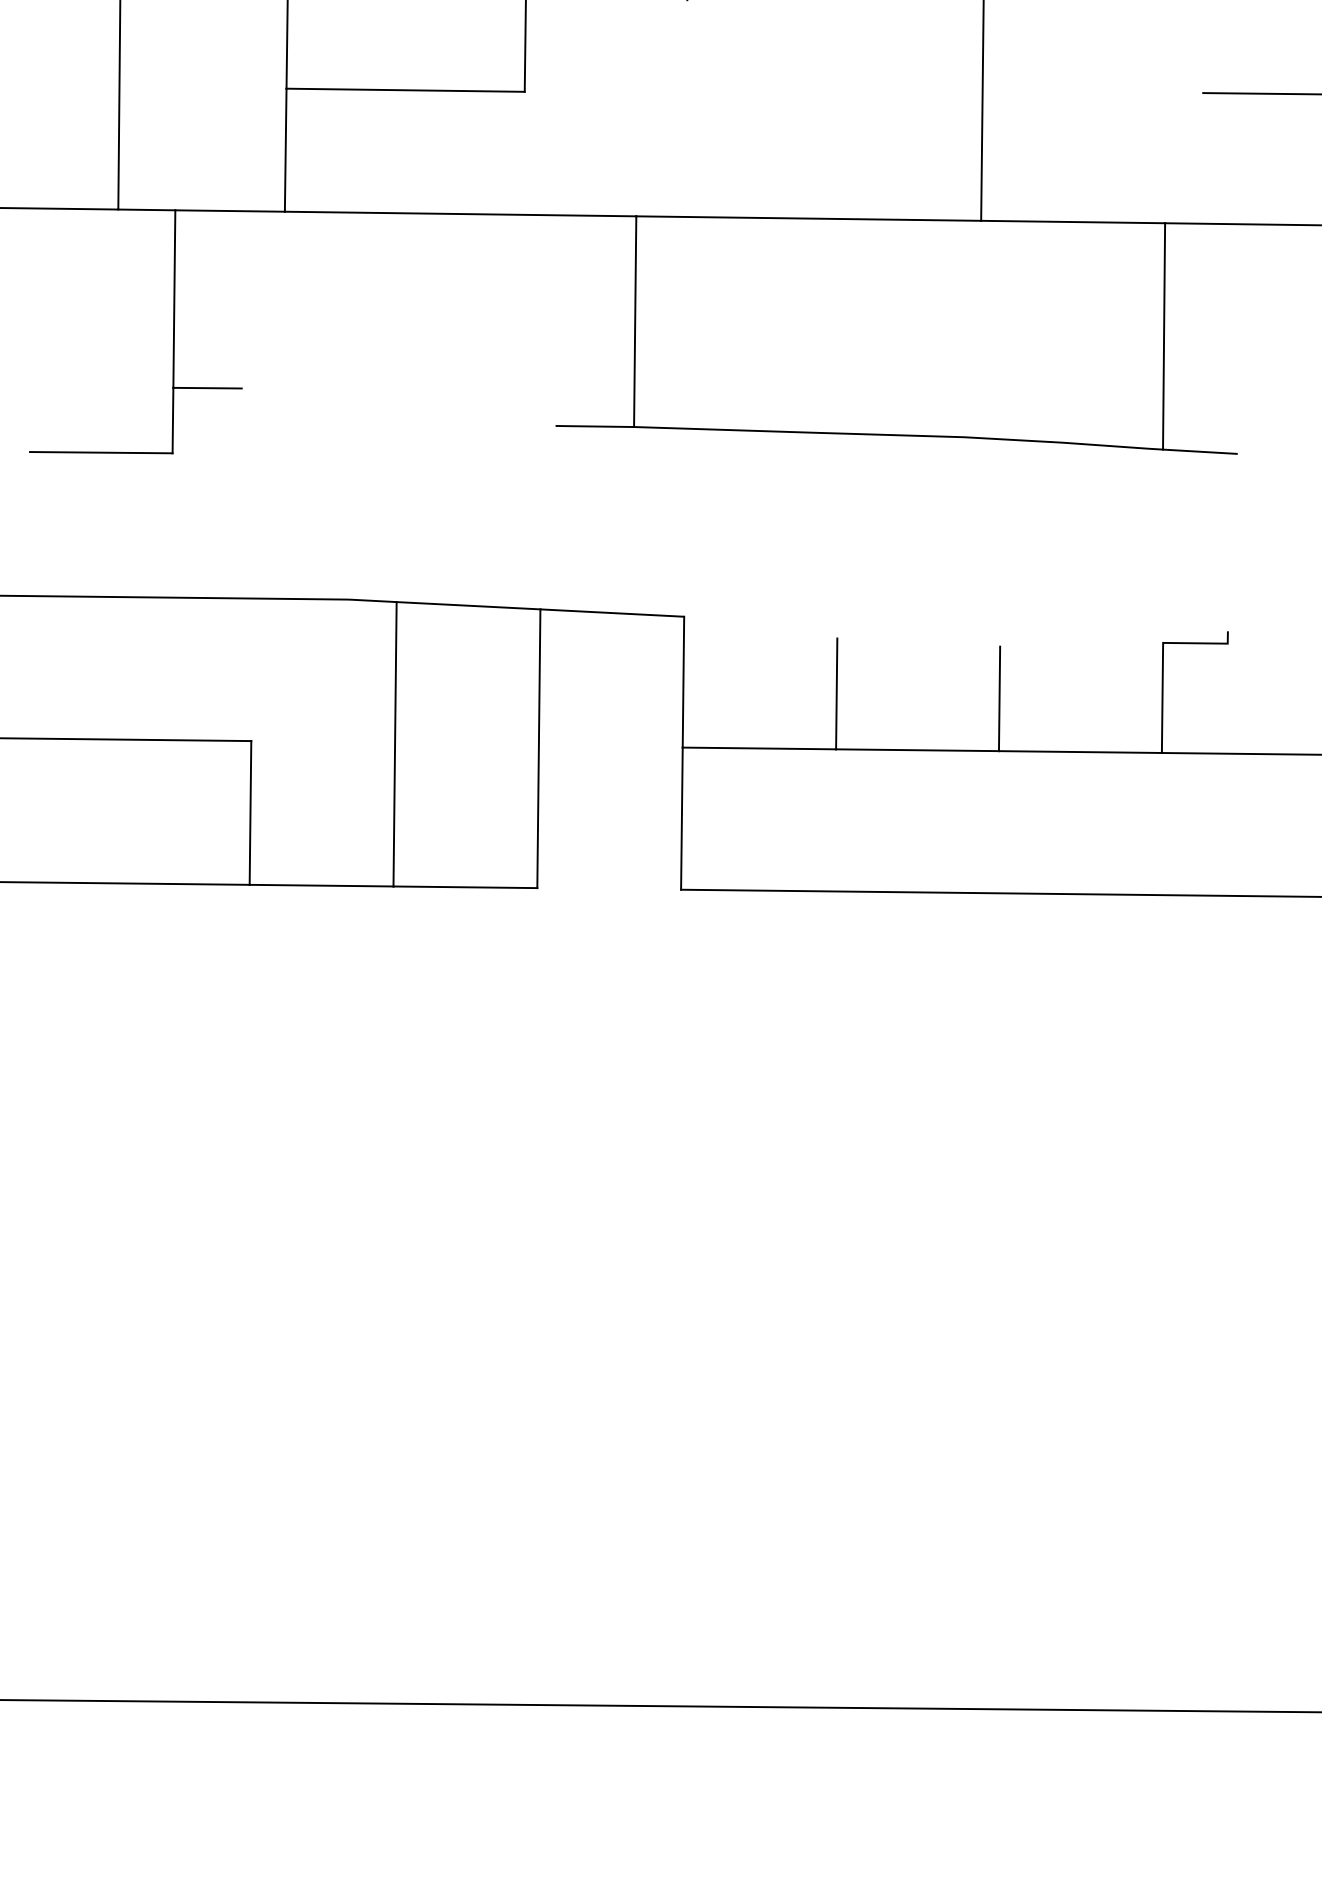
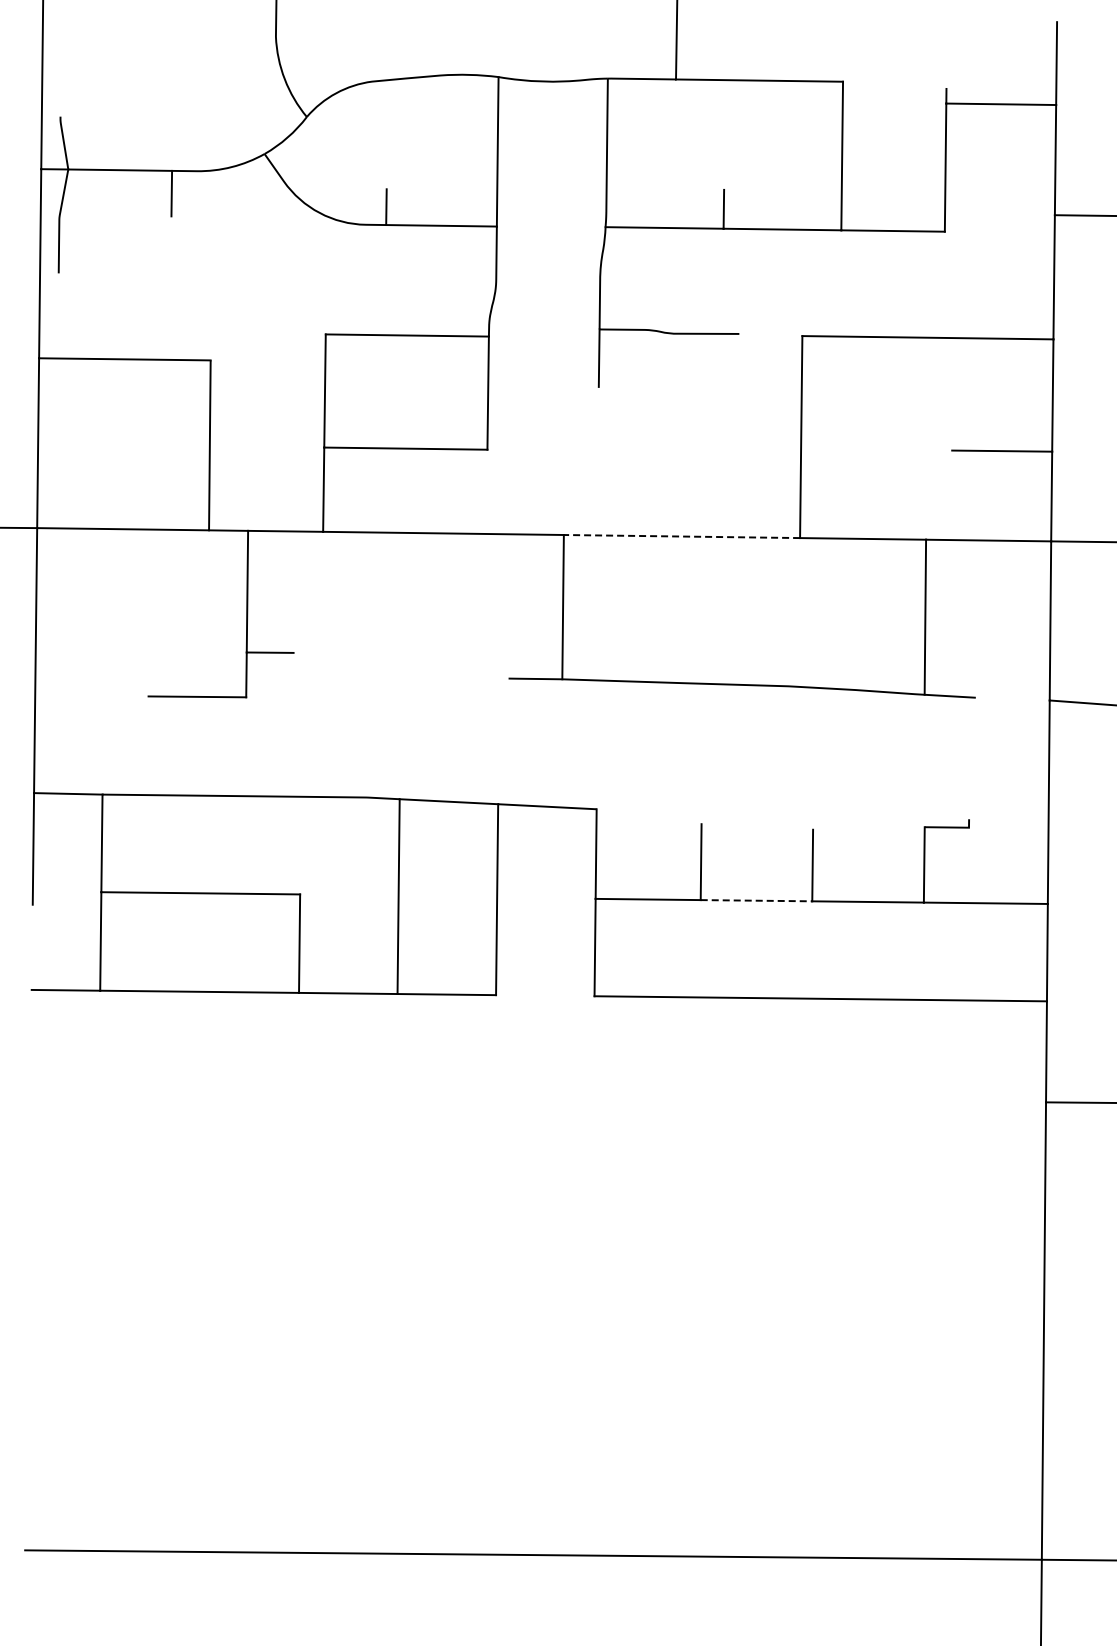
line: (808, 218) -> (681, 536), solid -> dashed
line: (917, 749) -> (756, 900), solid -> dashed

